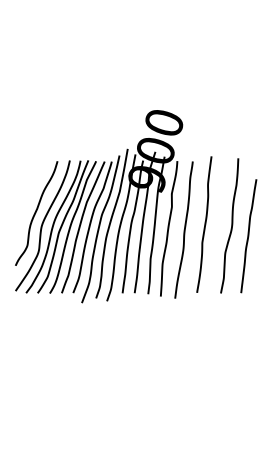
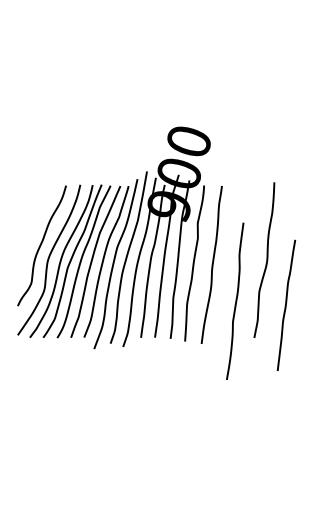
curve: (204, 224) -> (235, 301), moved
curve: (248, 236) -> (286, 305), moved

